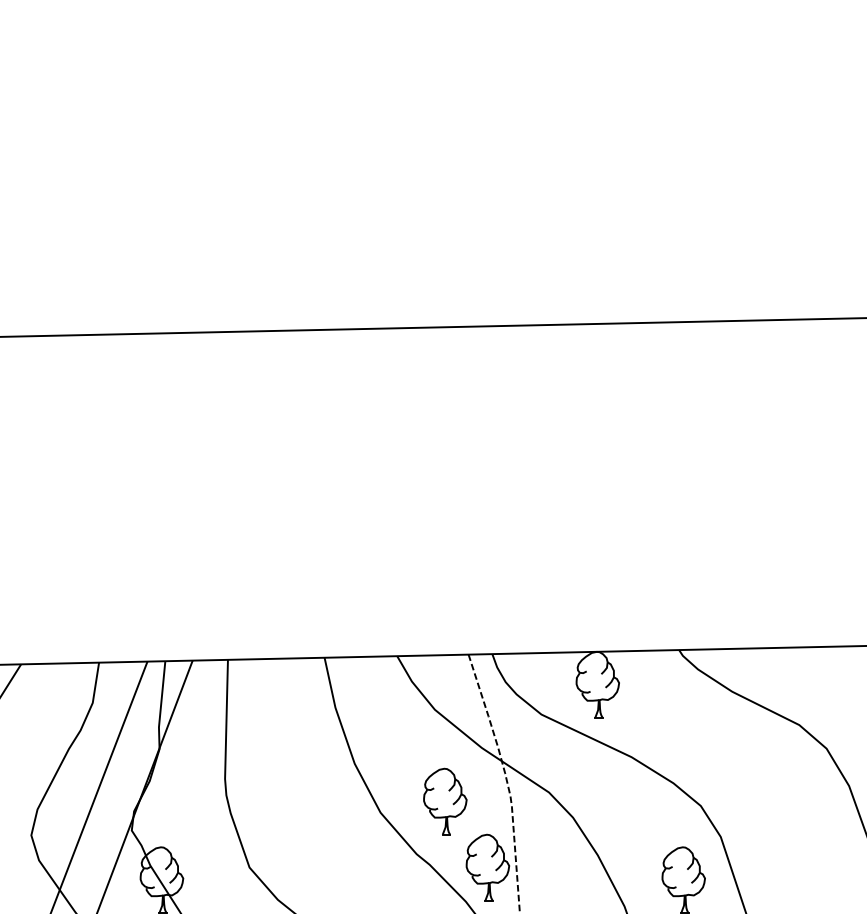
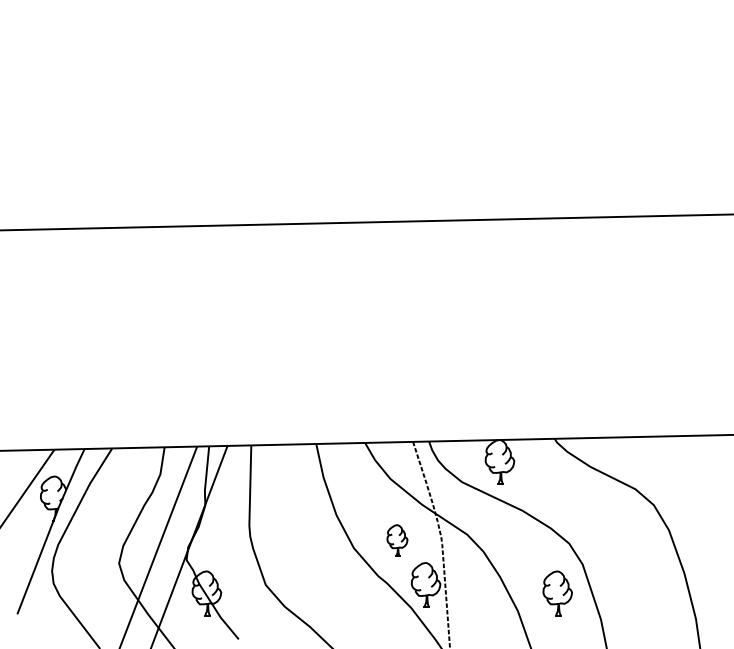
part: (445, 801) -> (397, 540), size x0.7

